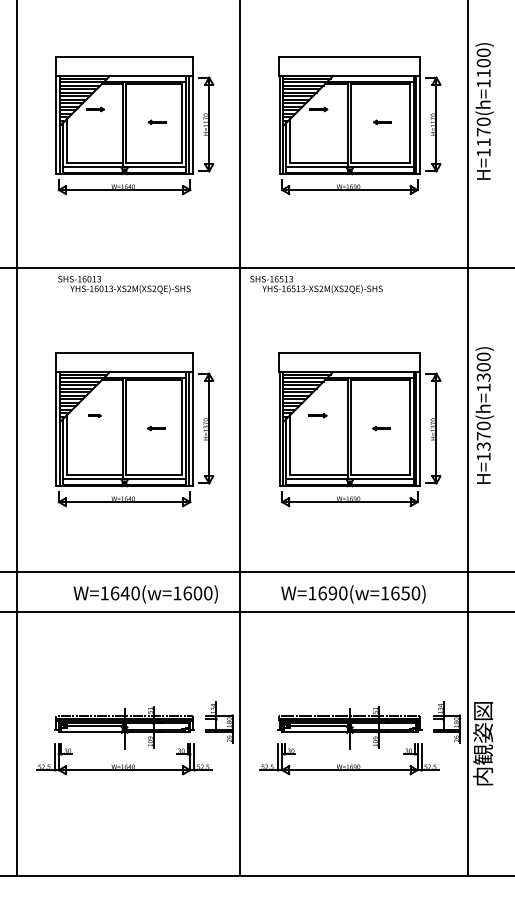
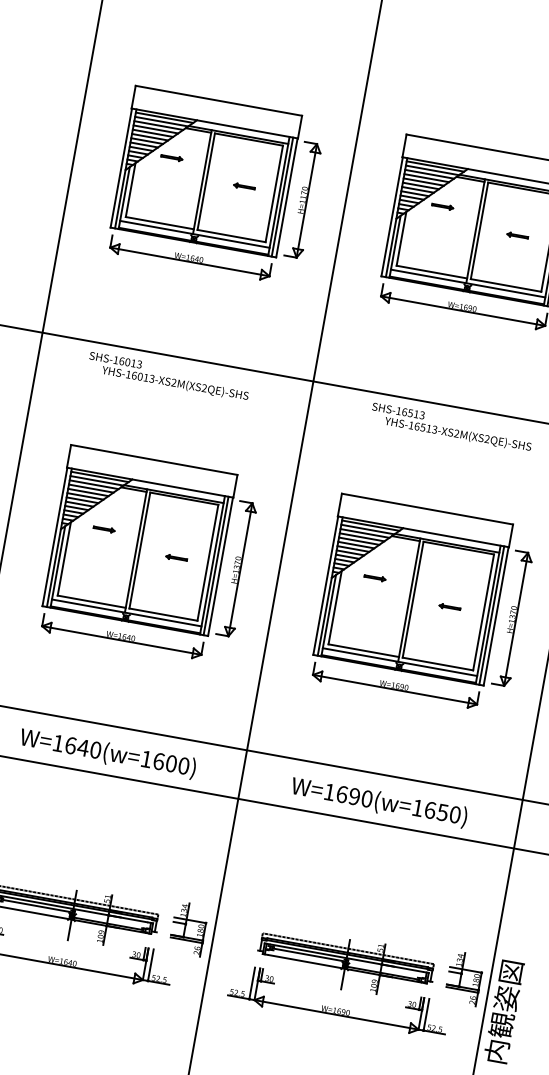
text: (316, 284) -> (451, 427), moved
part: (94, 415) -> (104, 528), size x1.43
text: (145, 594) -> (107, 753), moved

